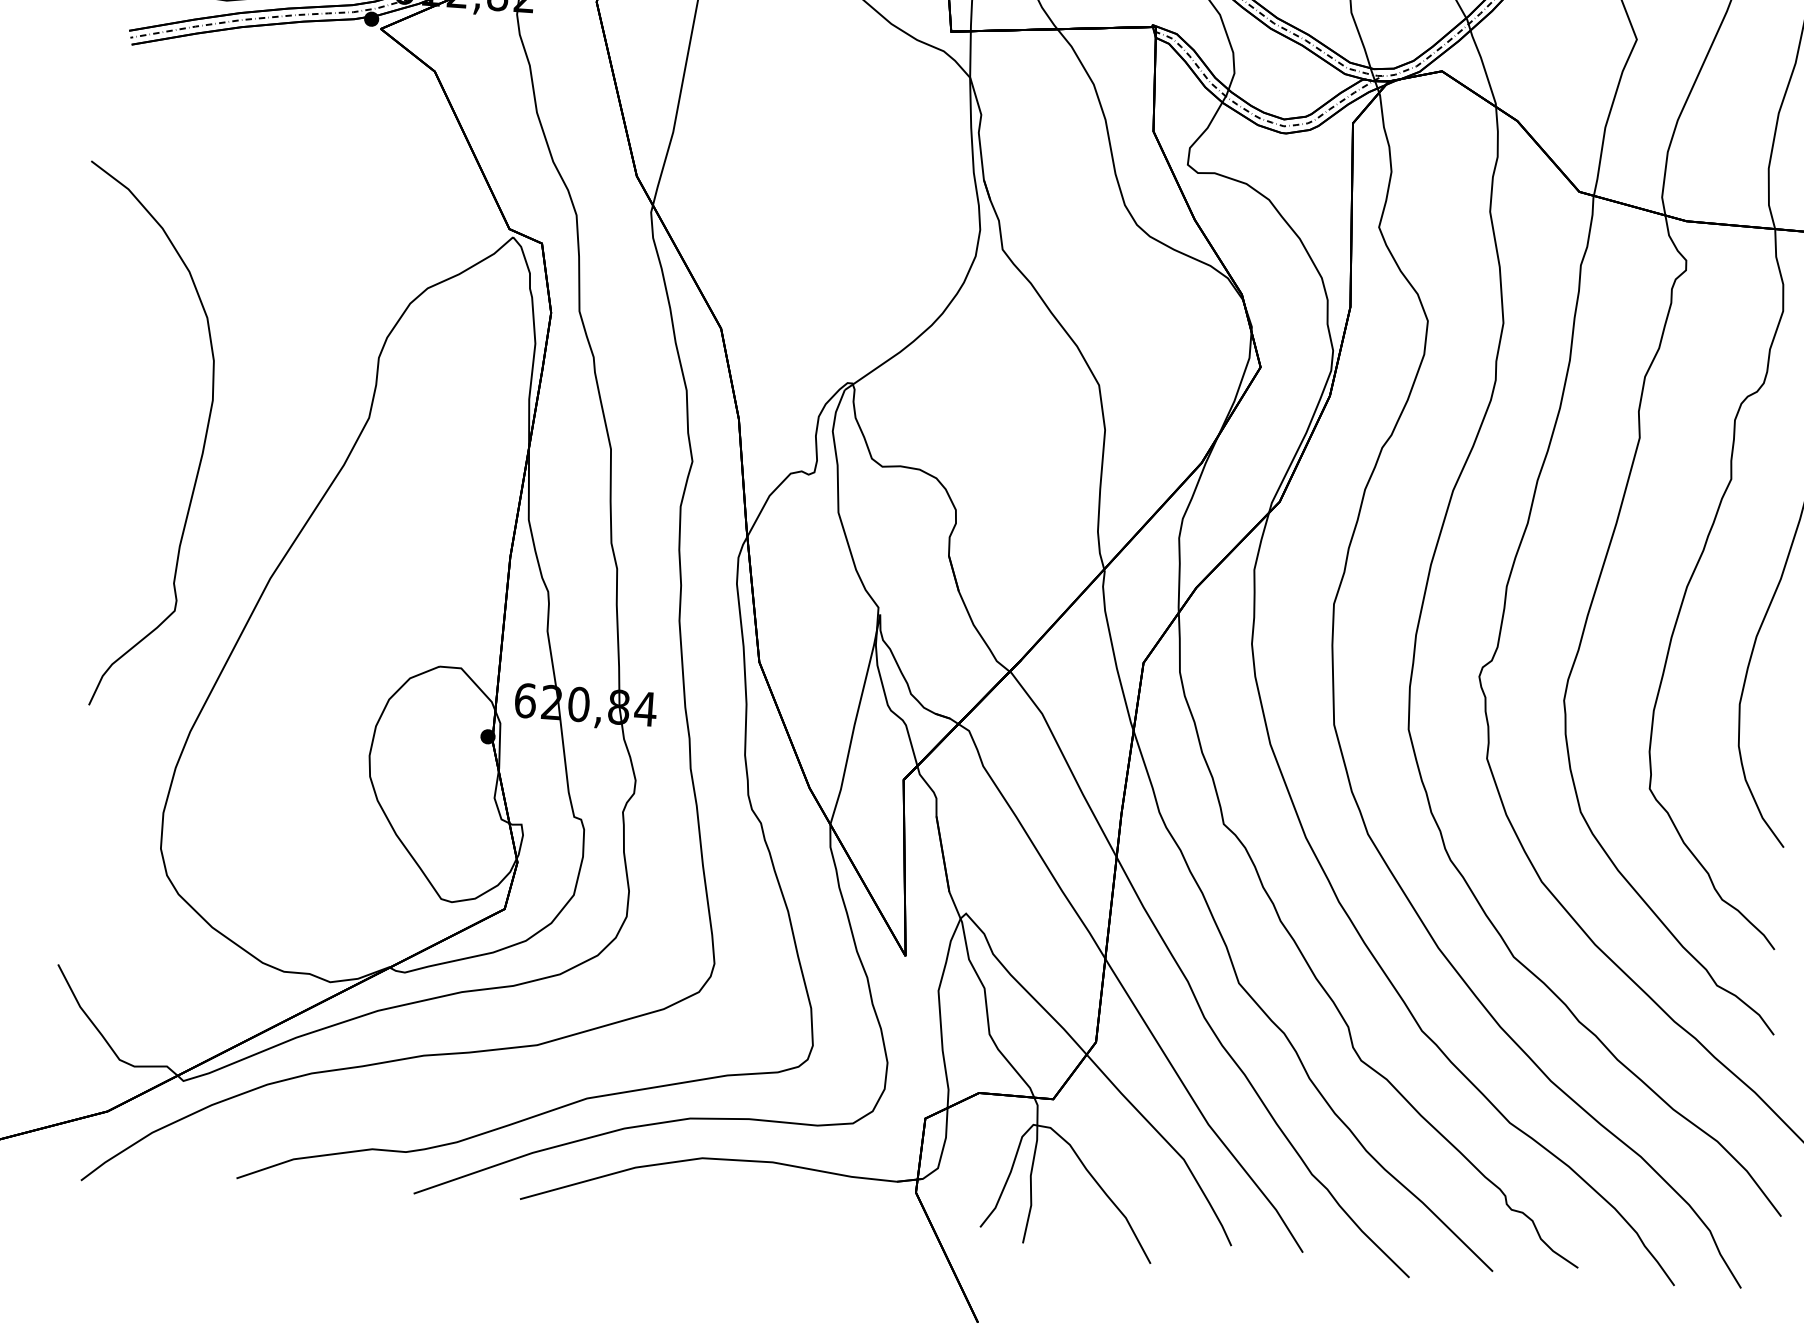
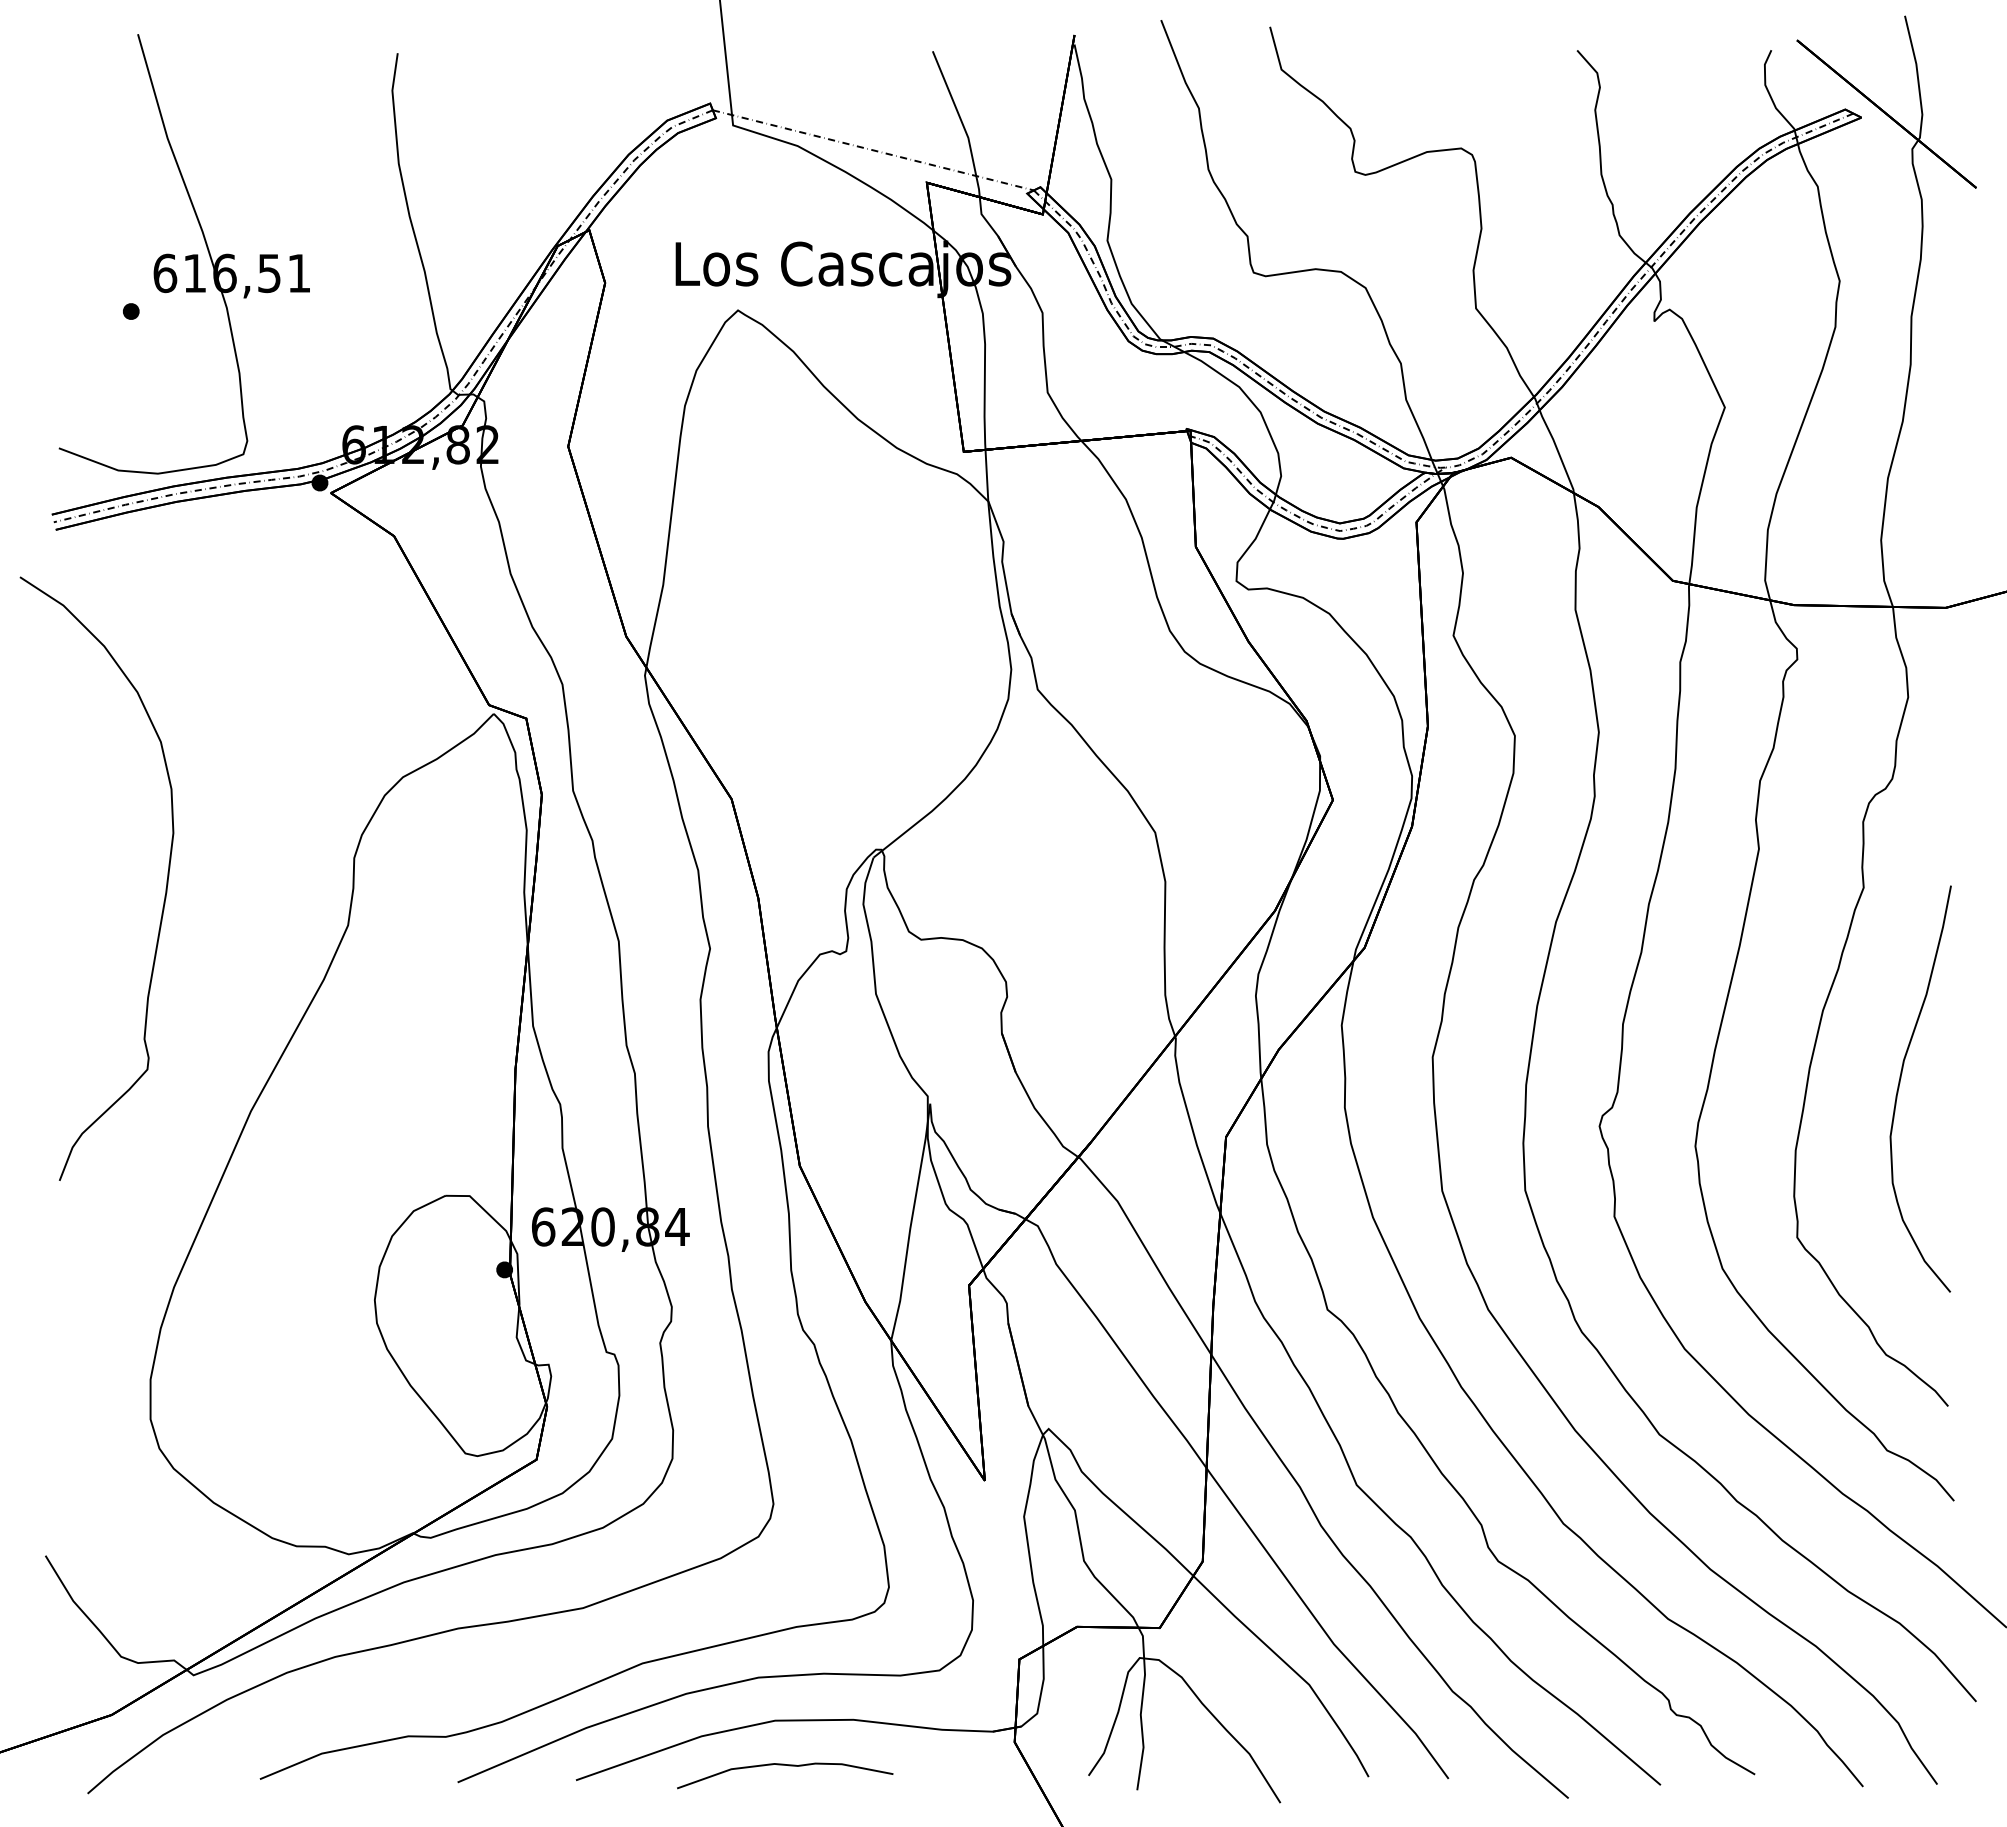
curve: (202, 449) -> (165, 888), moved
curve: (711, 1200) -> (788, 1766), added

